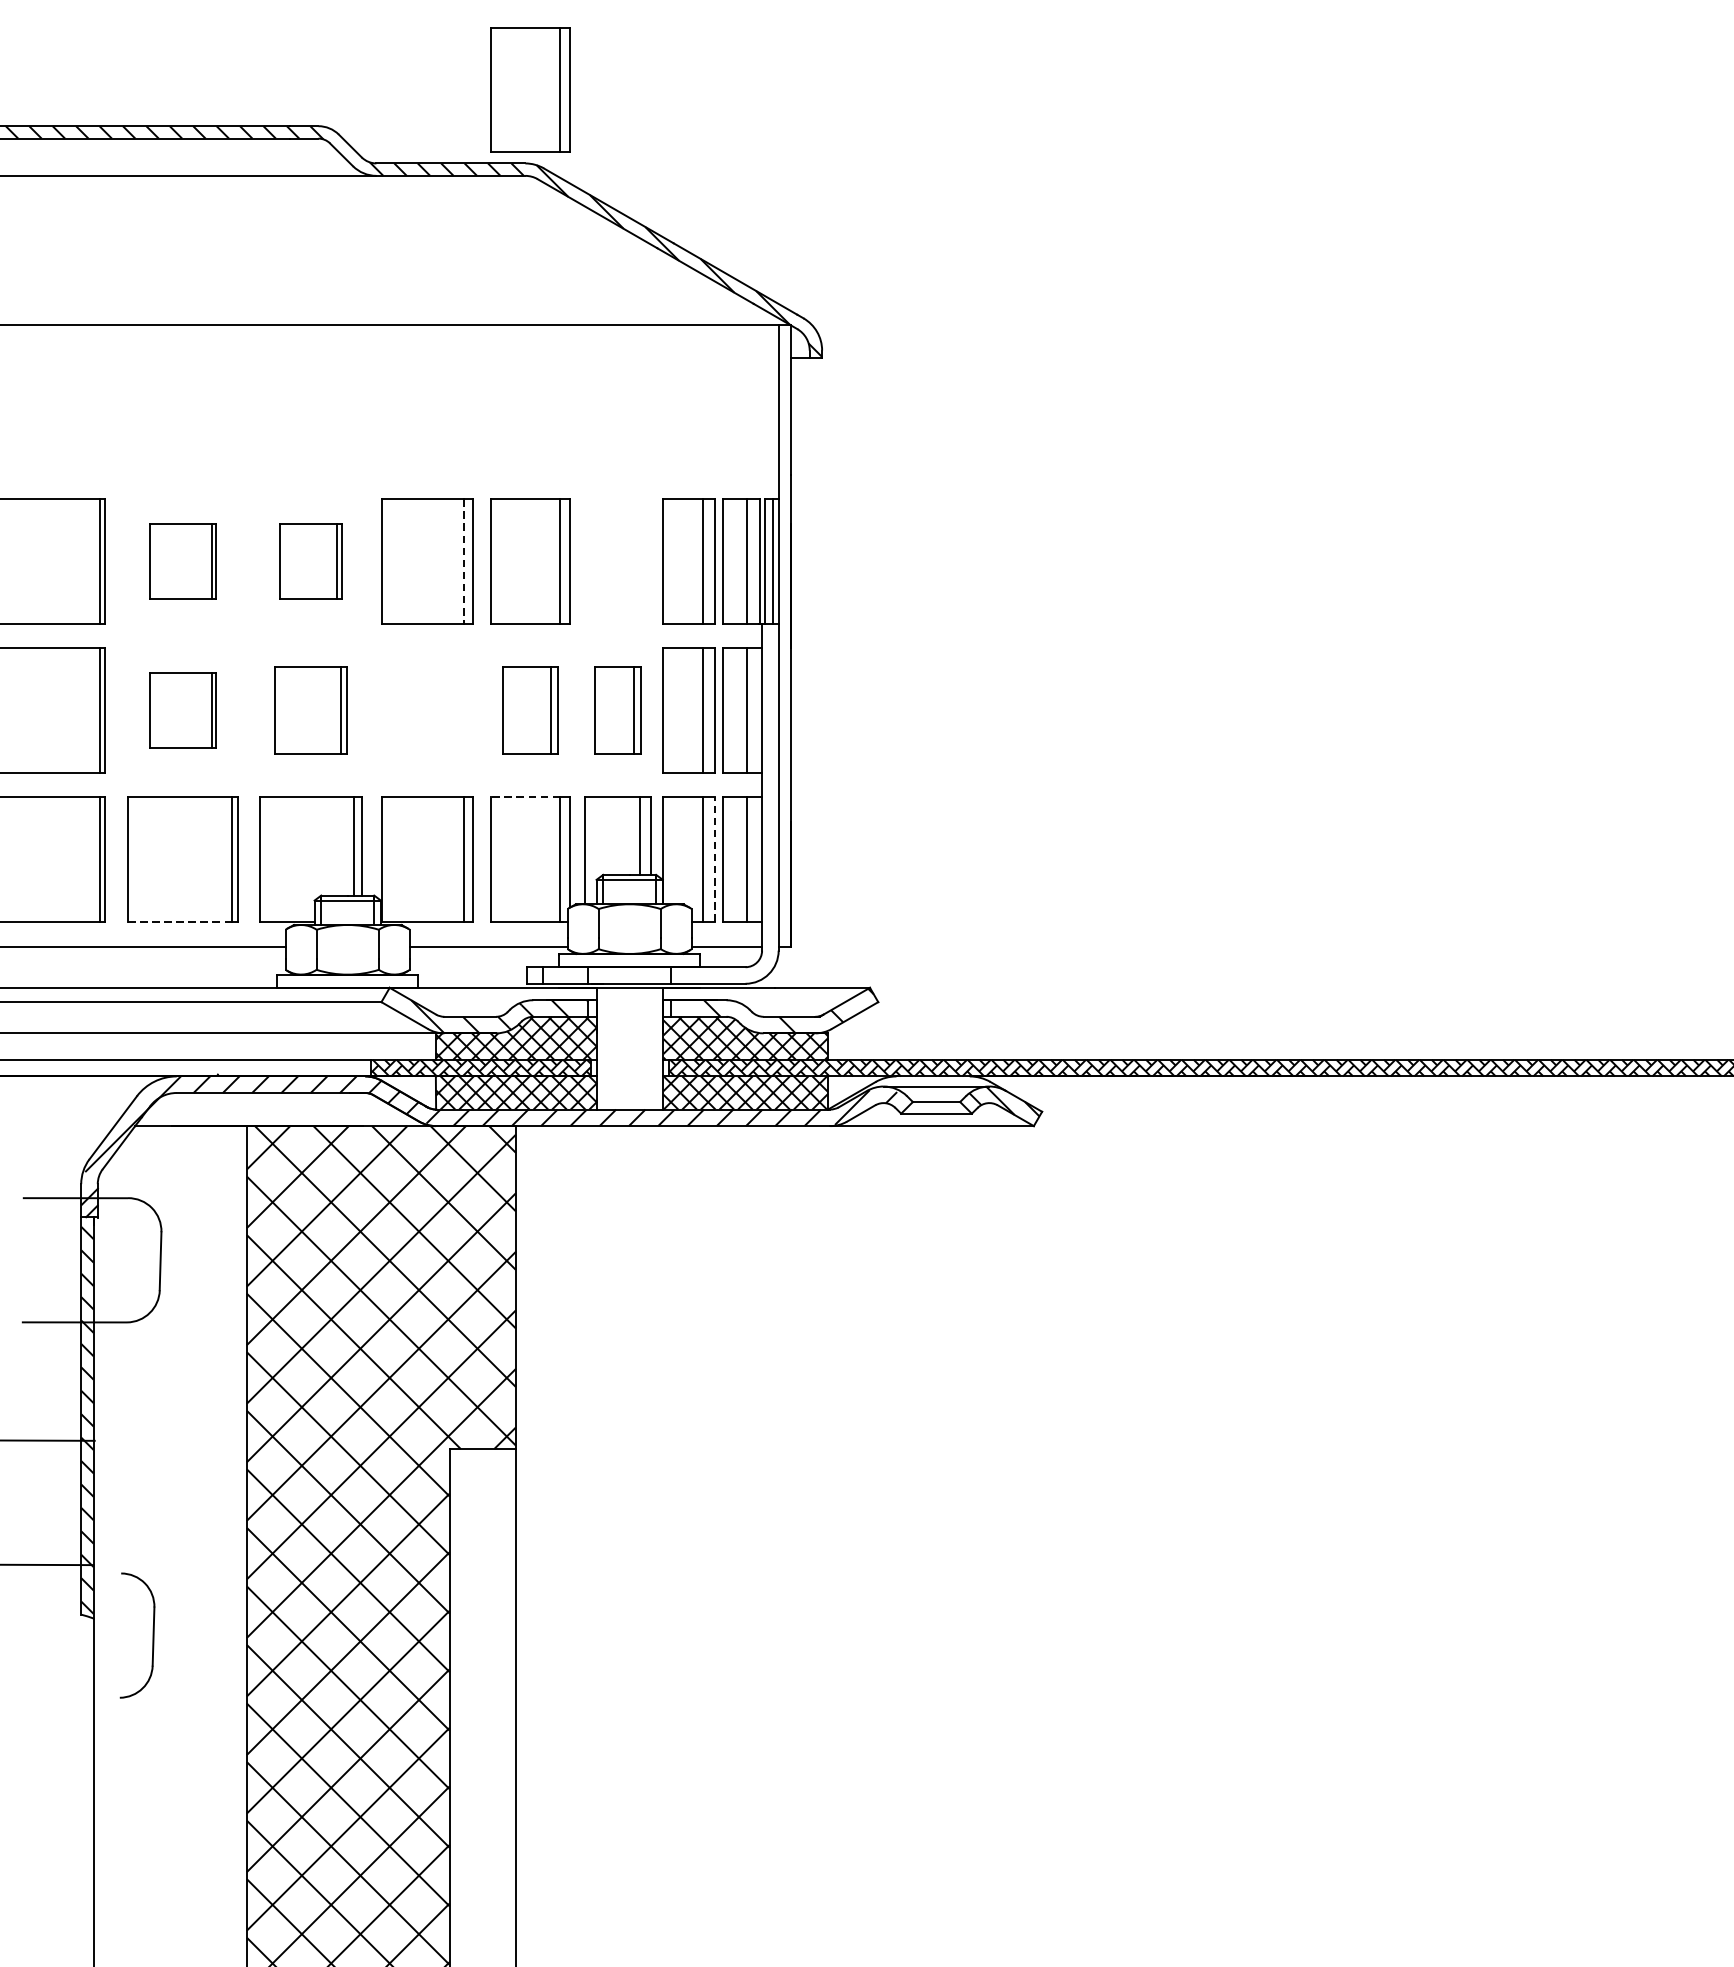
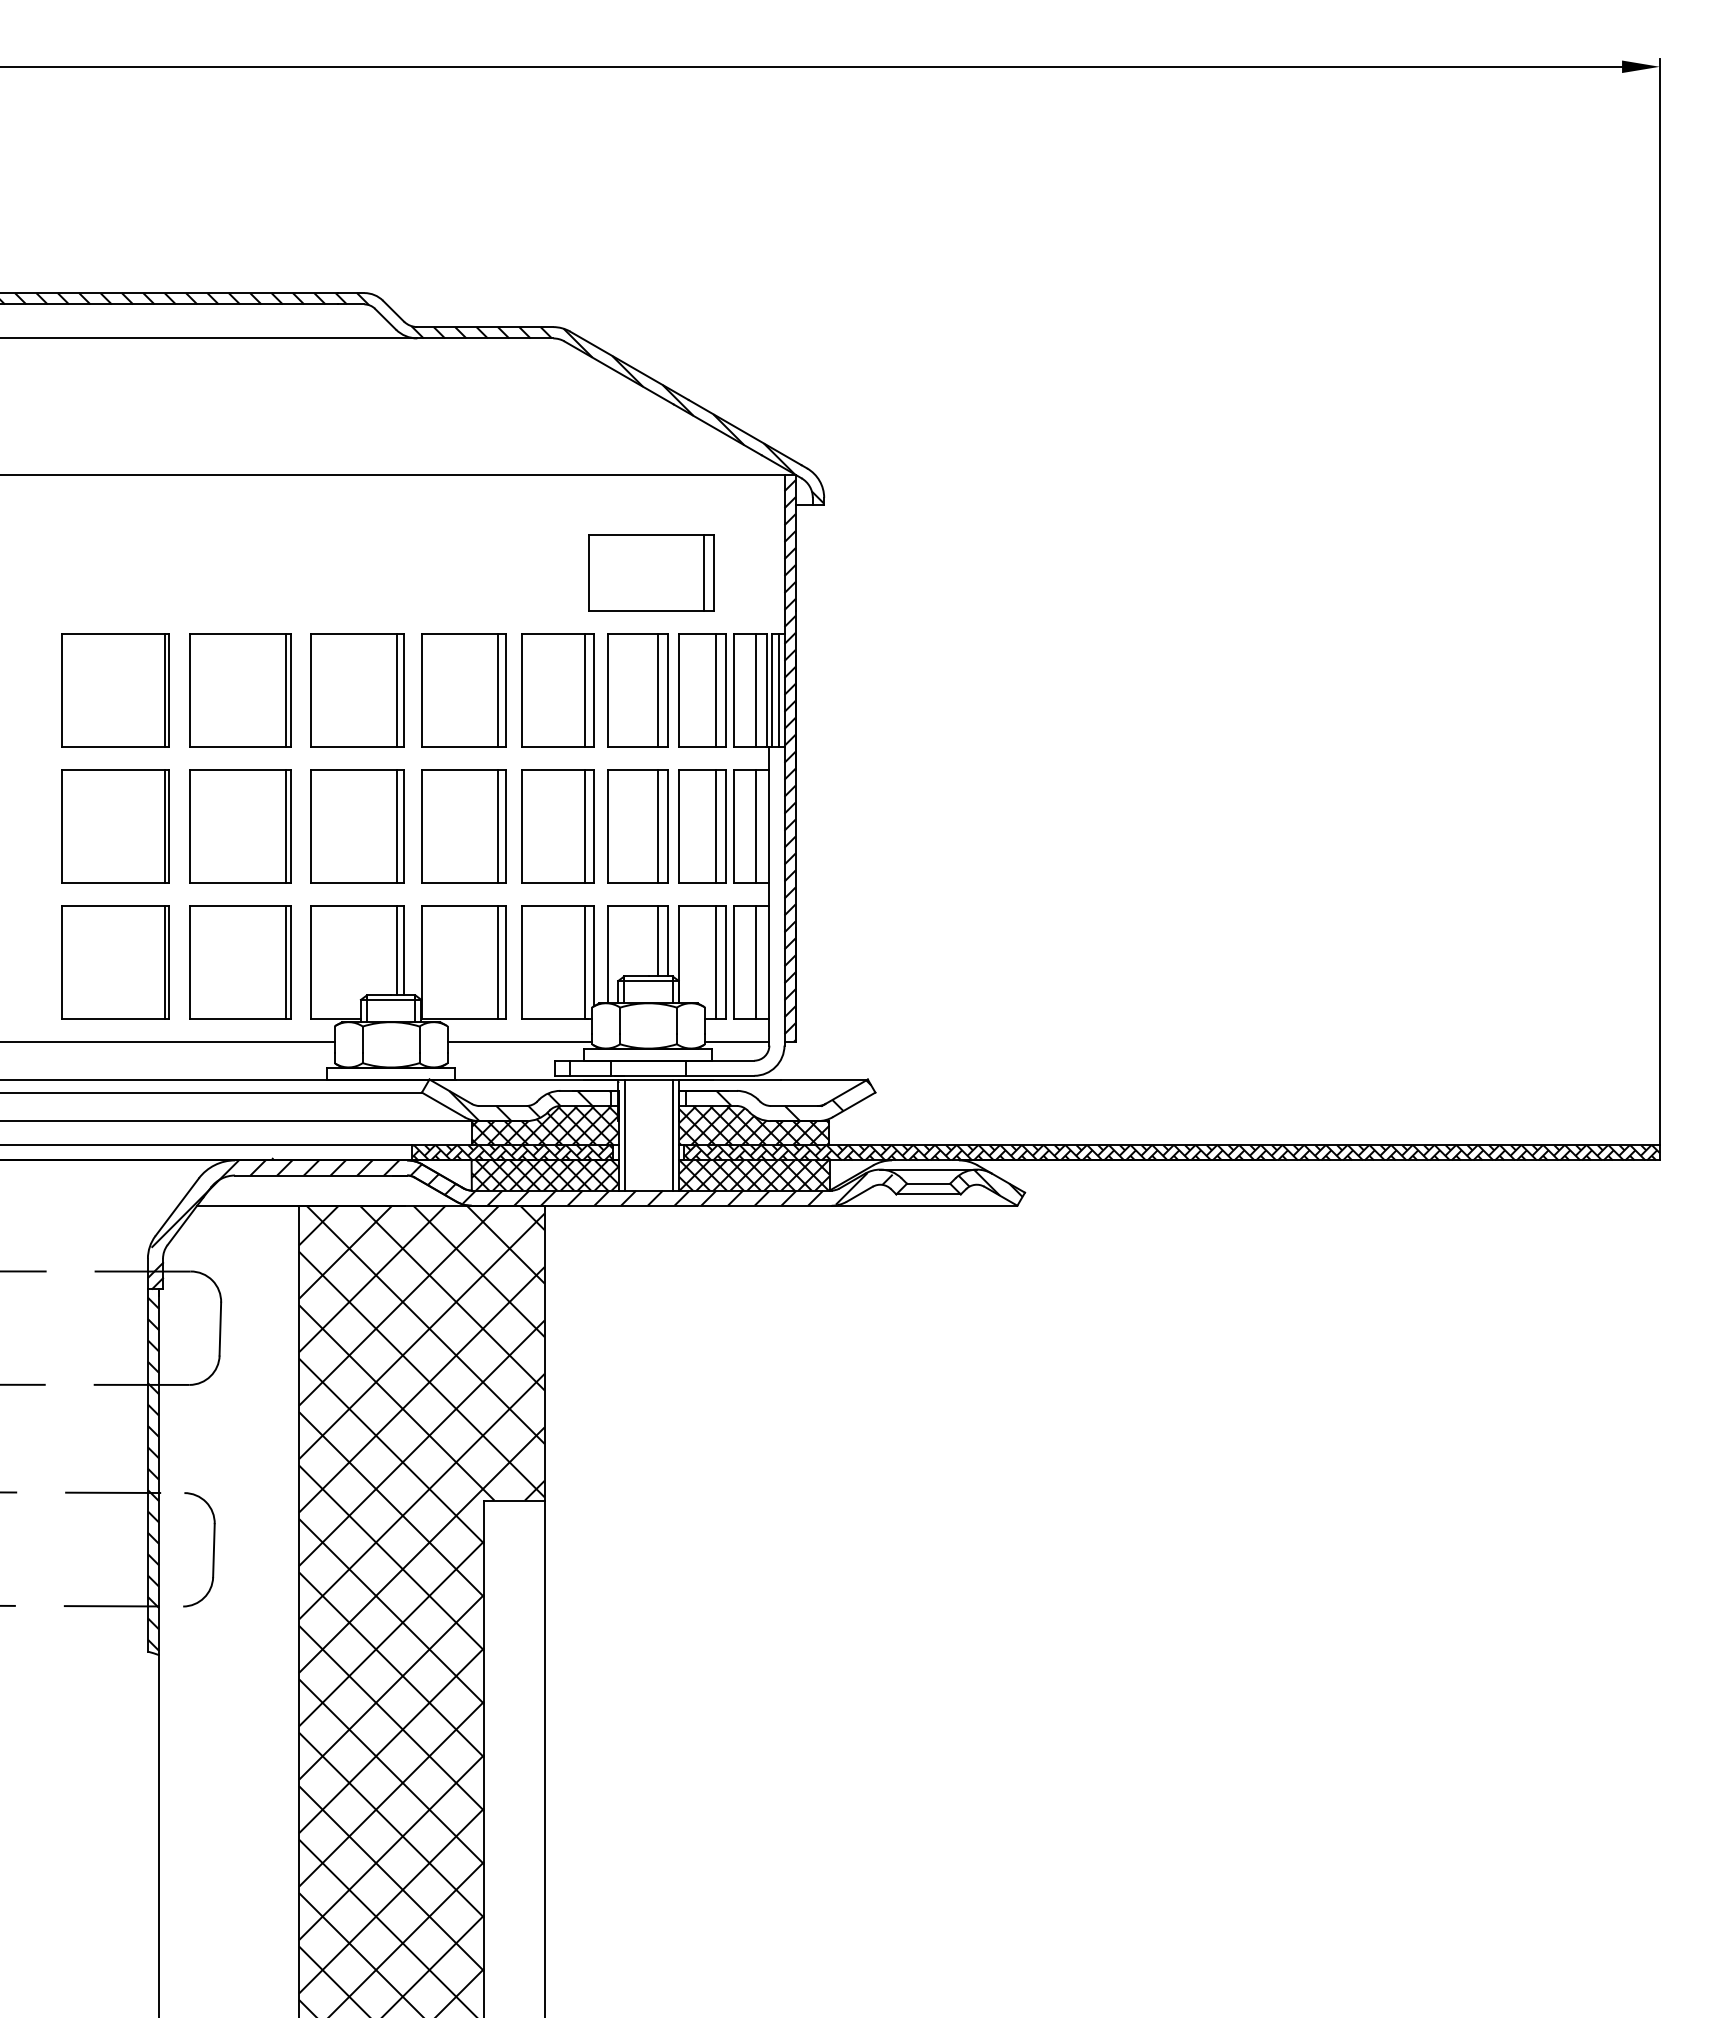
part: (529, 90) -> (557, 260), removed
part: (632, 432) -> (651, 572), added
part: (182, 561) -> (240, 690), size x1.67
part: (310, 561) -> (357, 690), size x1.67
line: (464, 561) -> (497, 690), dashed -> solid
part: (617, 561) -> (637, 690), added
hatch: (784, 638) -> (789, 760), added
part: (182, 710) -> (240, 826), size x1.67
part: (310, 710) -> (357, 826), size x1.43
part: (426, 710) -> (463, 826), added
part: (529, 710) -> (557, 826), size x1.43
part: (617, 710) -> (637, 826), size x1.43
line: (525, 797) -> (553, 905), dashed -> solid
line: (715, 859) -> (726, 962), dashed -> solid
line: (180, 922) -> (238, 1019), dashed -> solid
line: (603, 1048) -> (624, 1134), added
line: (657, 1048) -> (673, 1134), added
part: (151, 1640) -> (212, 1554), moved

